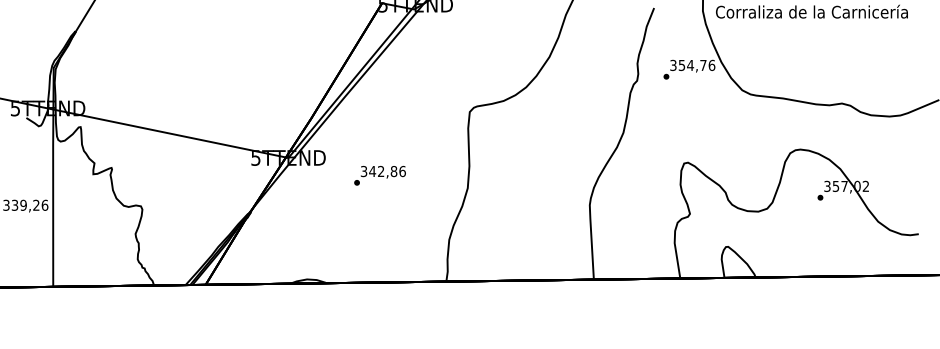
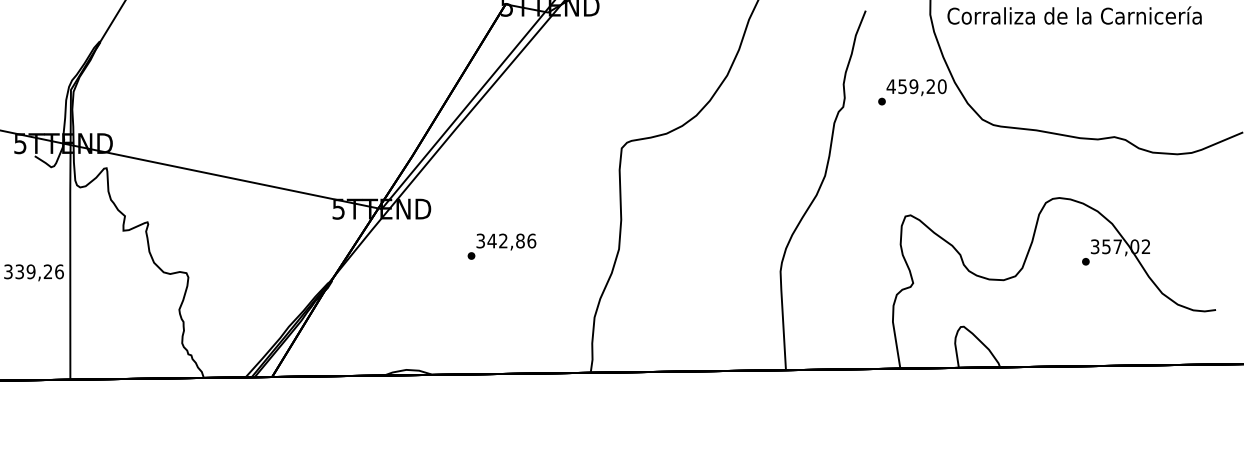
text: (692, 65) -> (916, 86), 354,76 -> 459,20
text: (379, 175) -> (501, 246), moved

